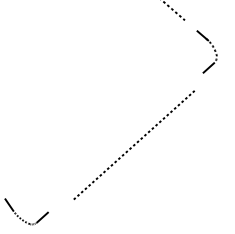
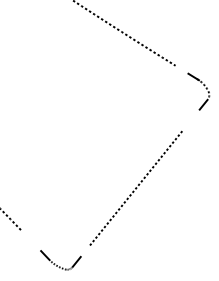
line: (133, 144) -> (135, 187), moved

